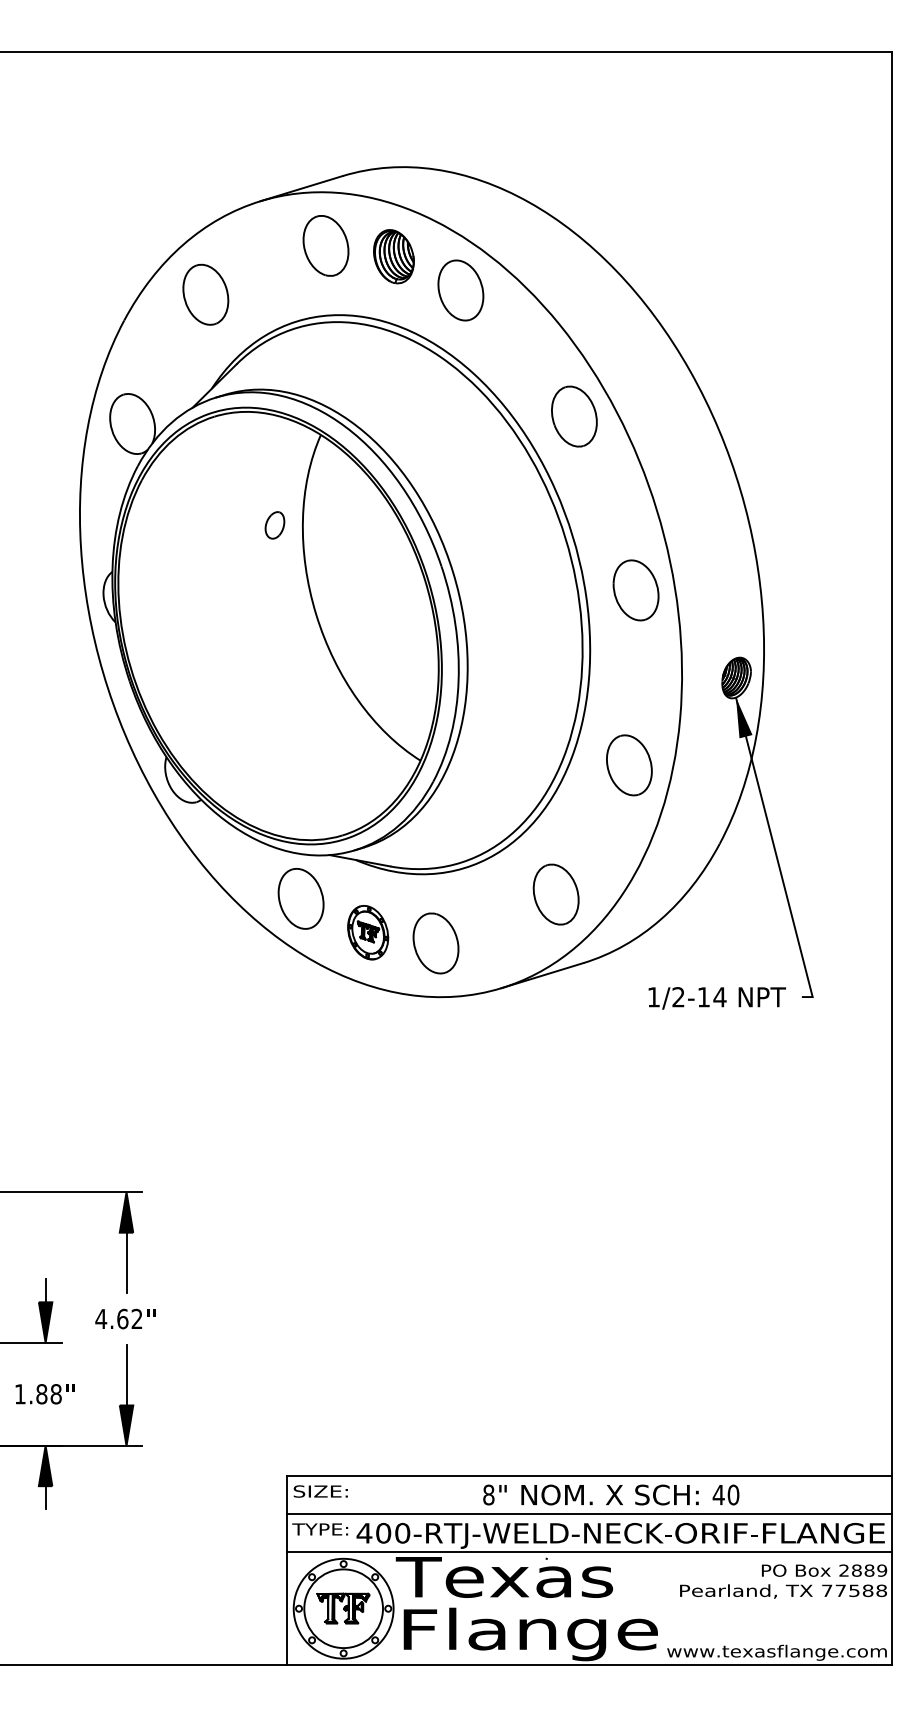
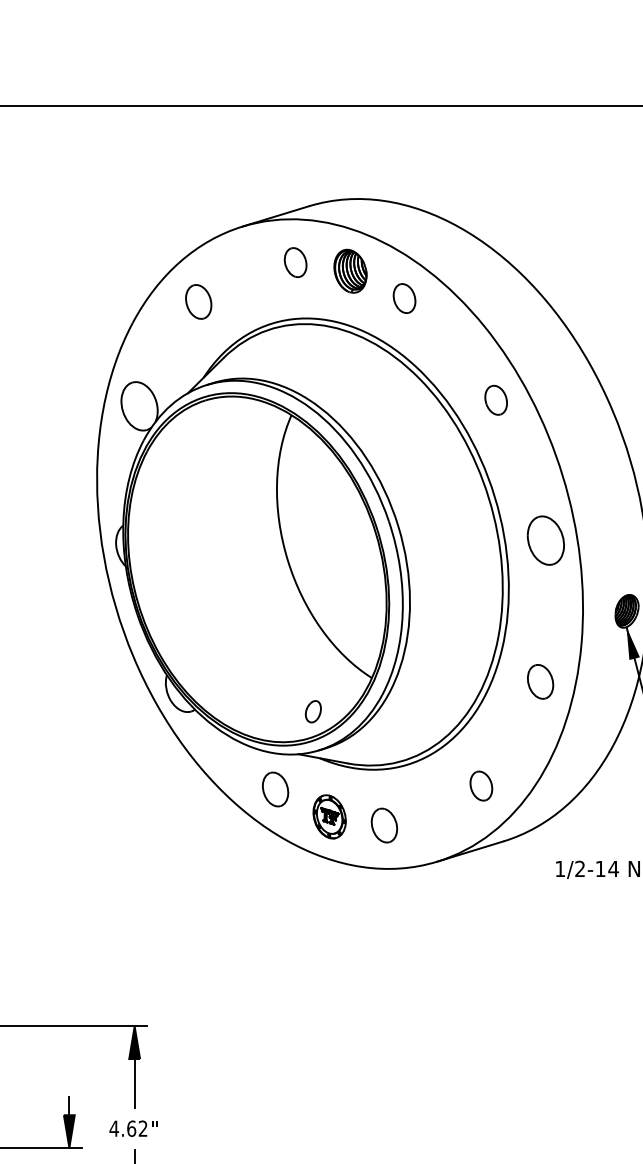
part: (325, 245) -> (295, 262), size x0.6
part: (460, 290) -> (404, 298), size x0.6
part: (205, 294) -> (198, 301), size x0.7
part: (574, 416) -> (496, 400), size x0.6
part: (274, 525) -> (313, 711), moved
part: (629, 765) -> (540, 681), size x0.7
part: (555, 894) -> (480, 786), size x0.6
part: (300, 898) -> (275, 789), size x0.7
part: (435, 943) -> (384, 825), size x0.7

